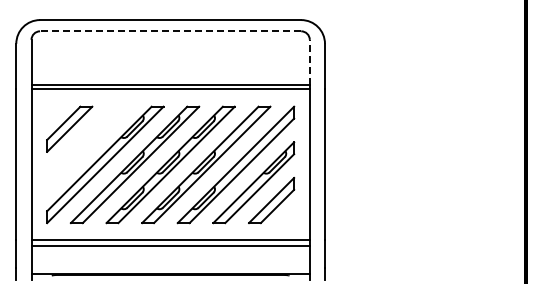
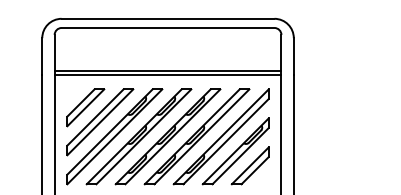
line: (170, 31) -> (167, 28), dashed -> solid
line: (309, 61) -> (281, 52), dashed -> solid
part: (87, 146) -> (100, 121), added

